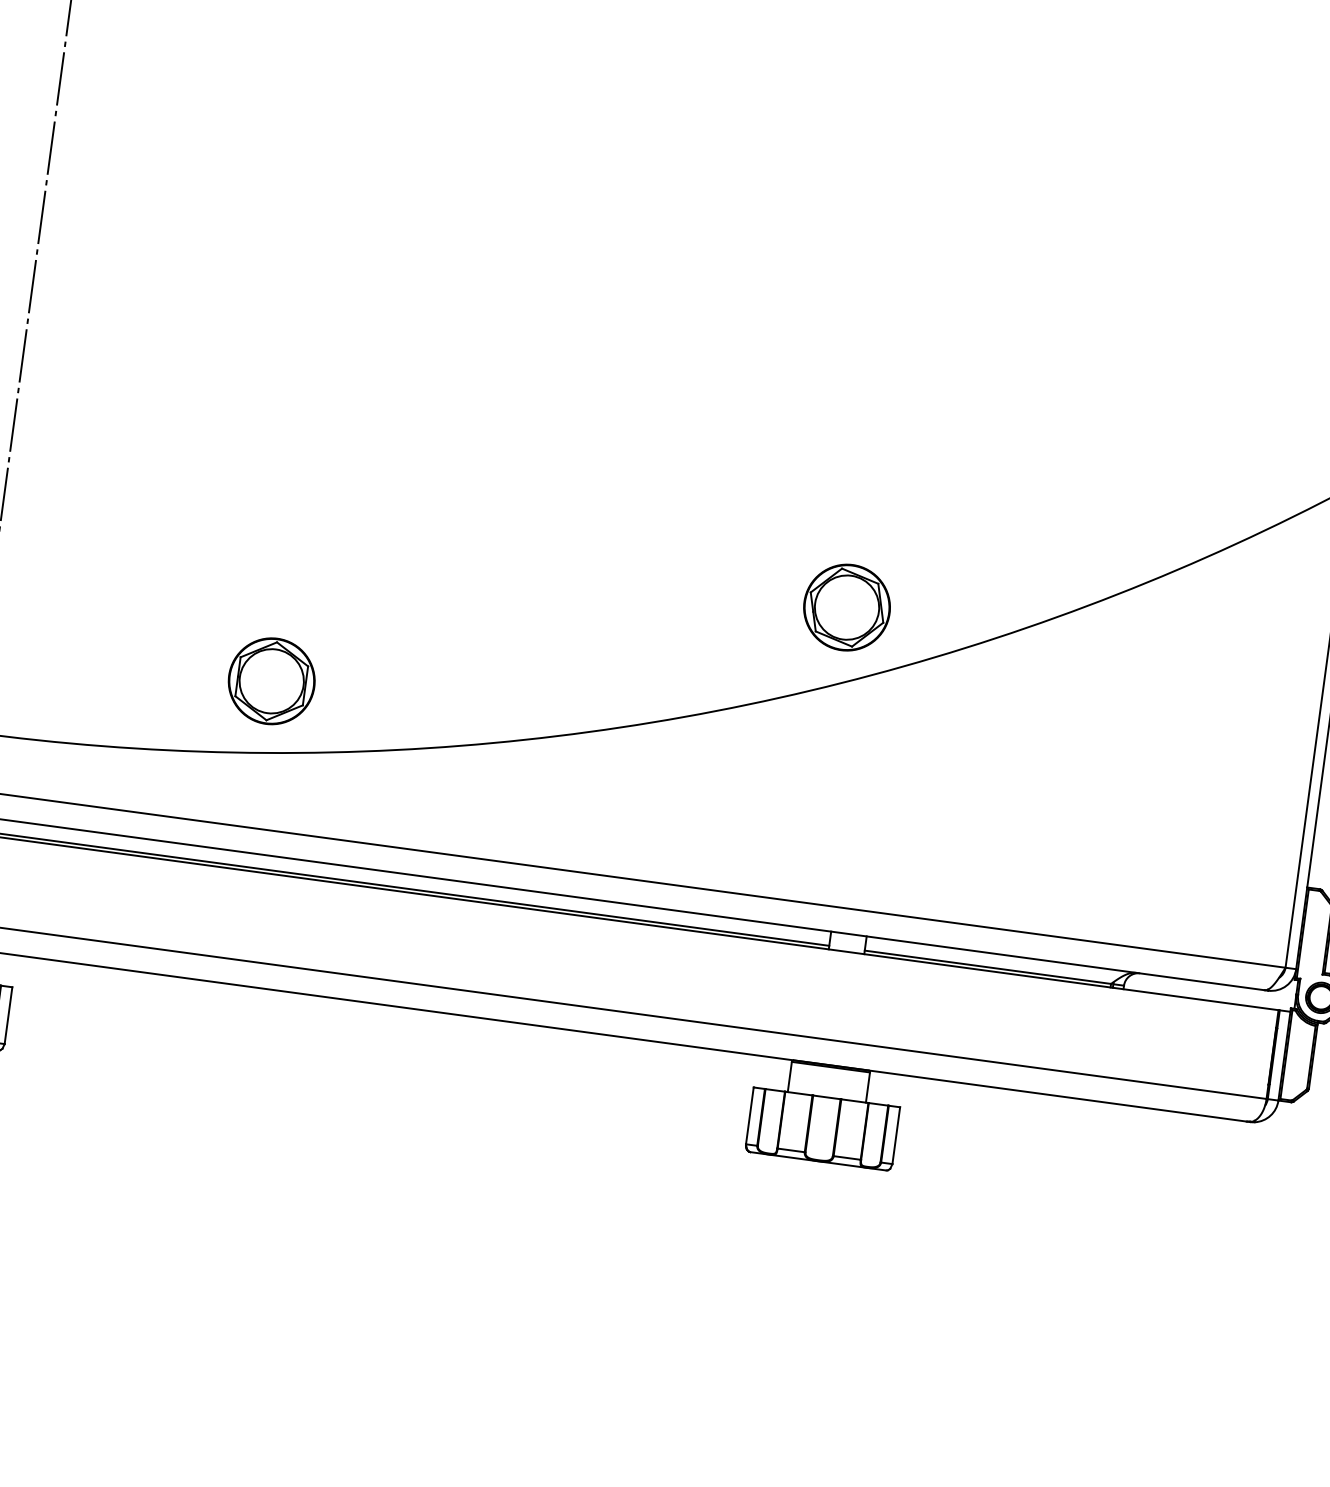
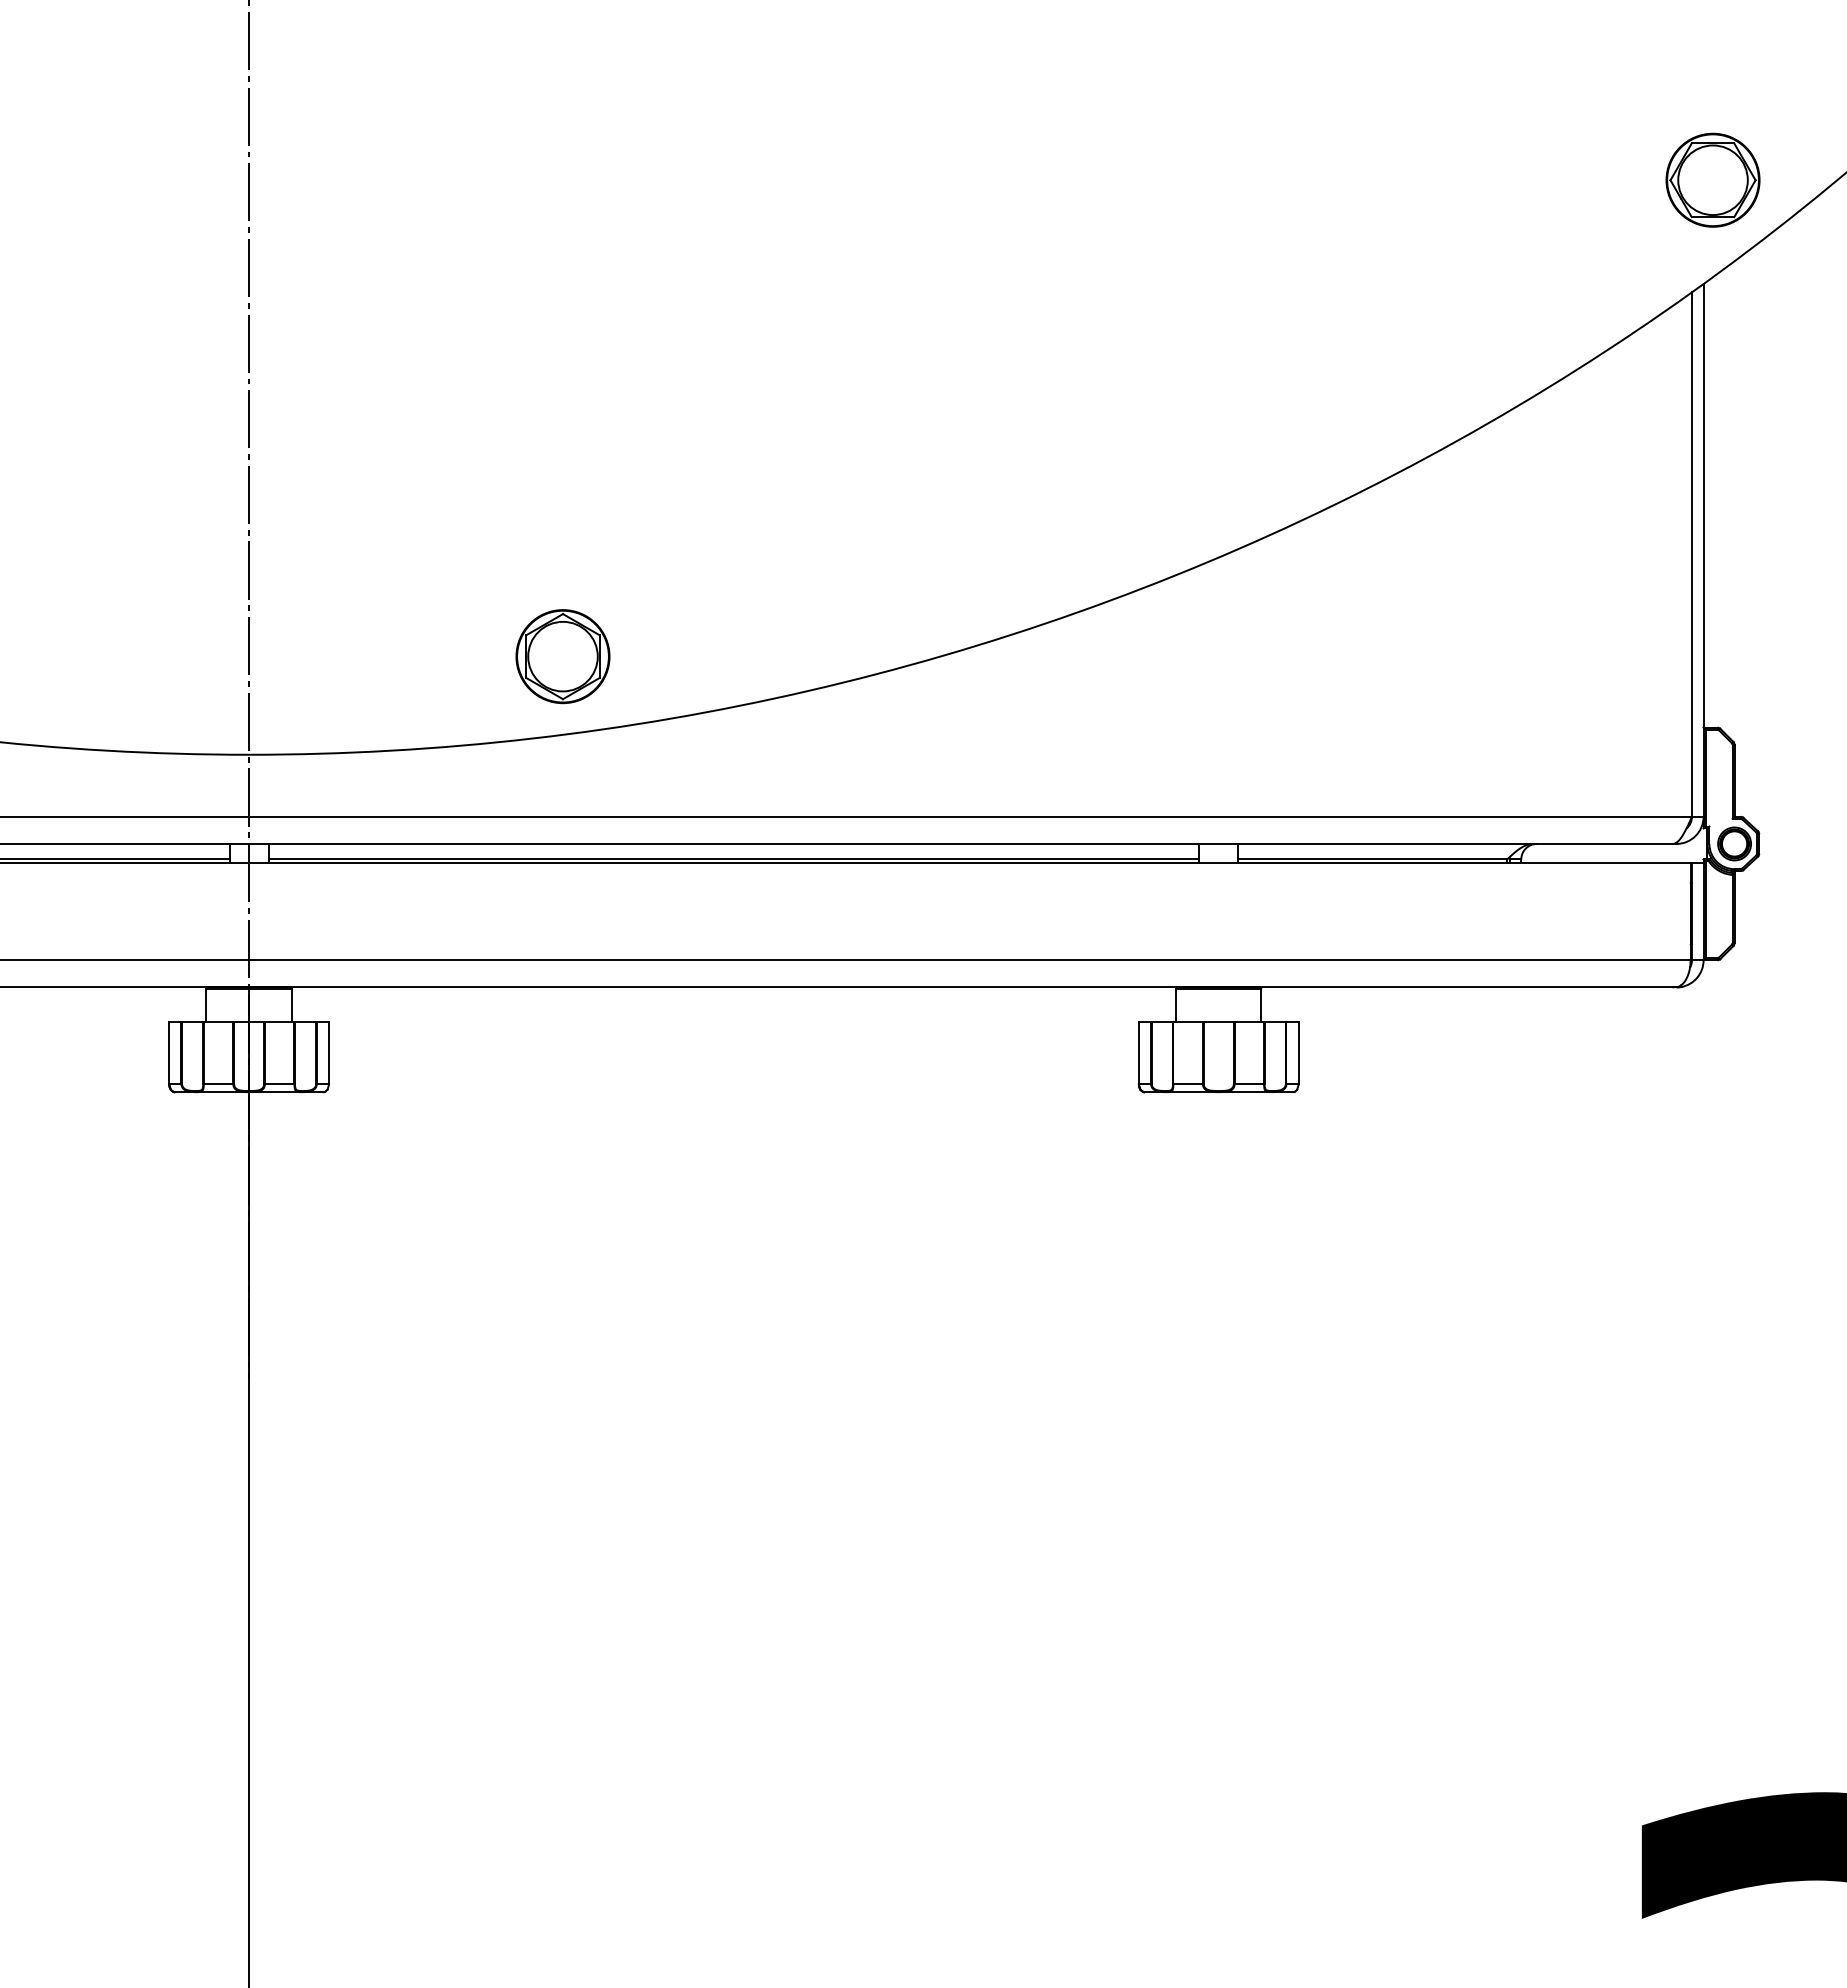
part: (847, 607) -> (1169, 493), removed

